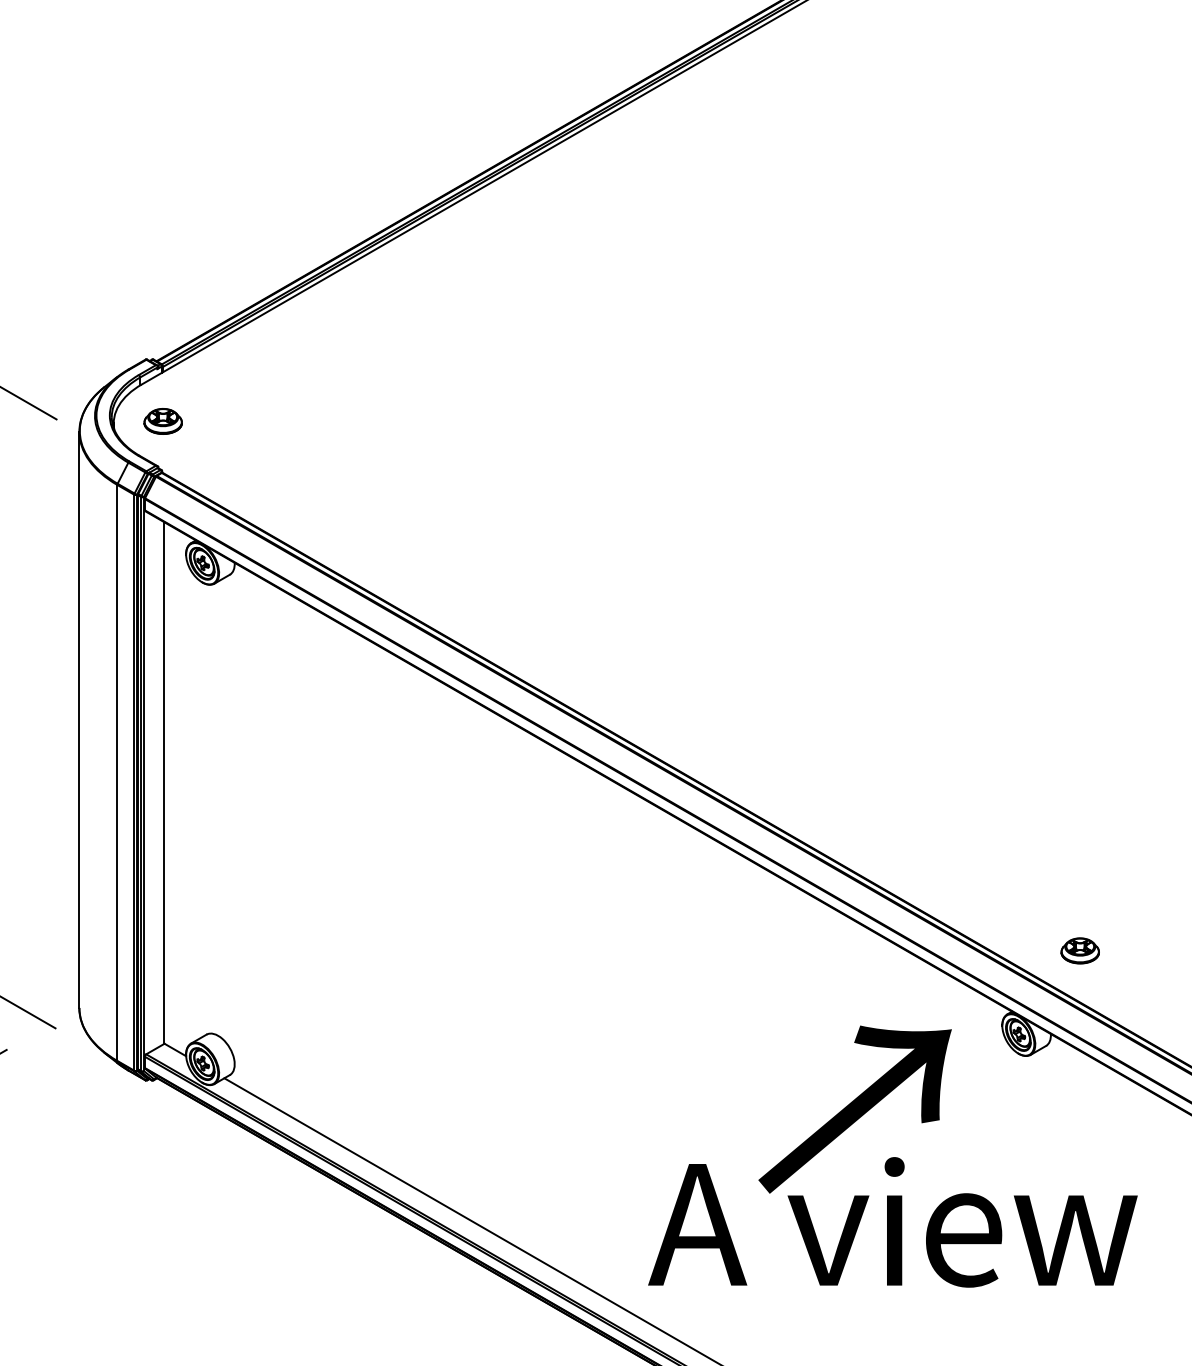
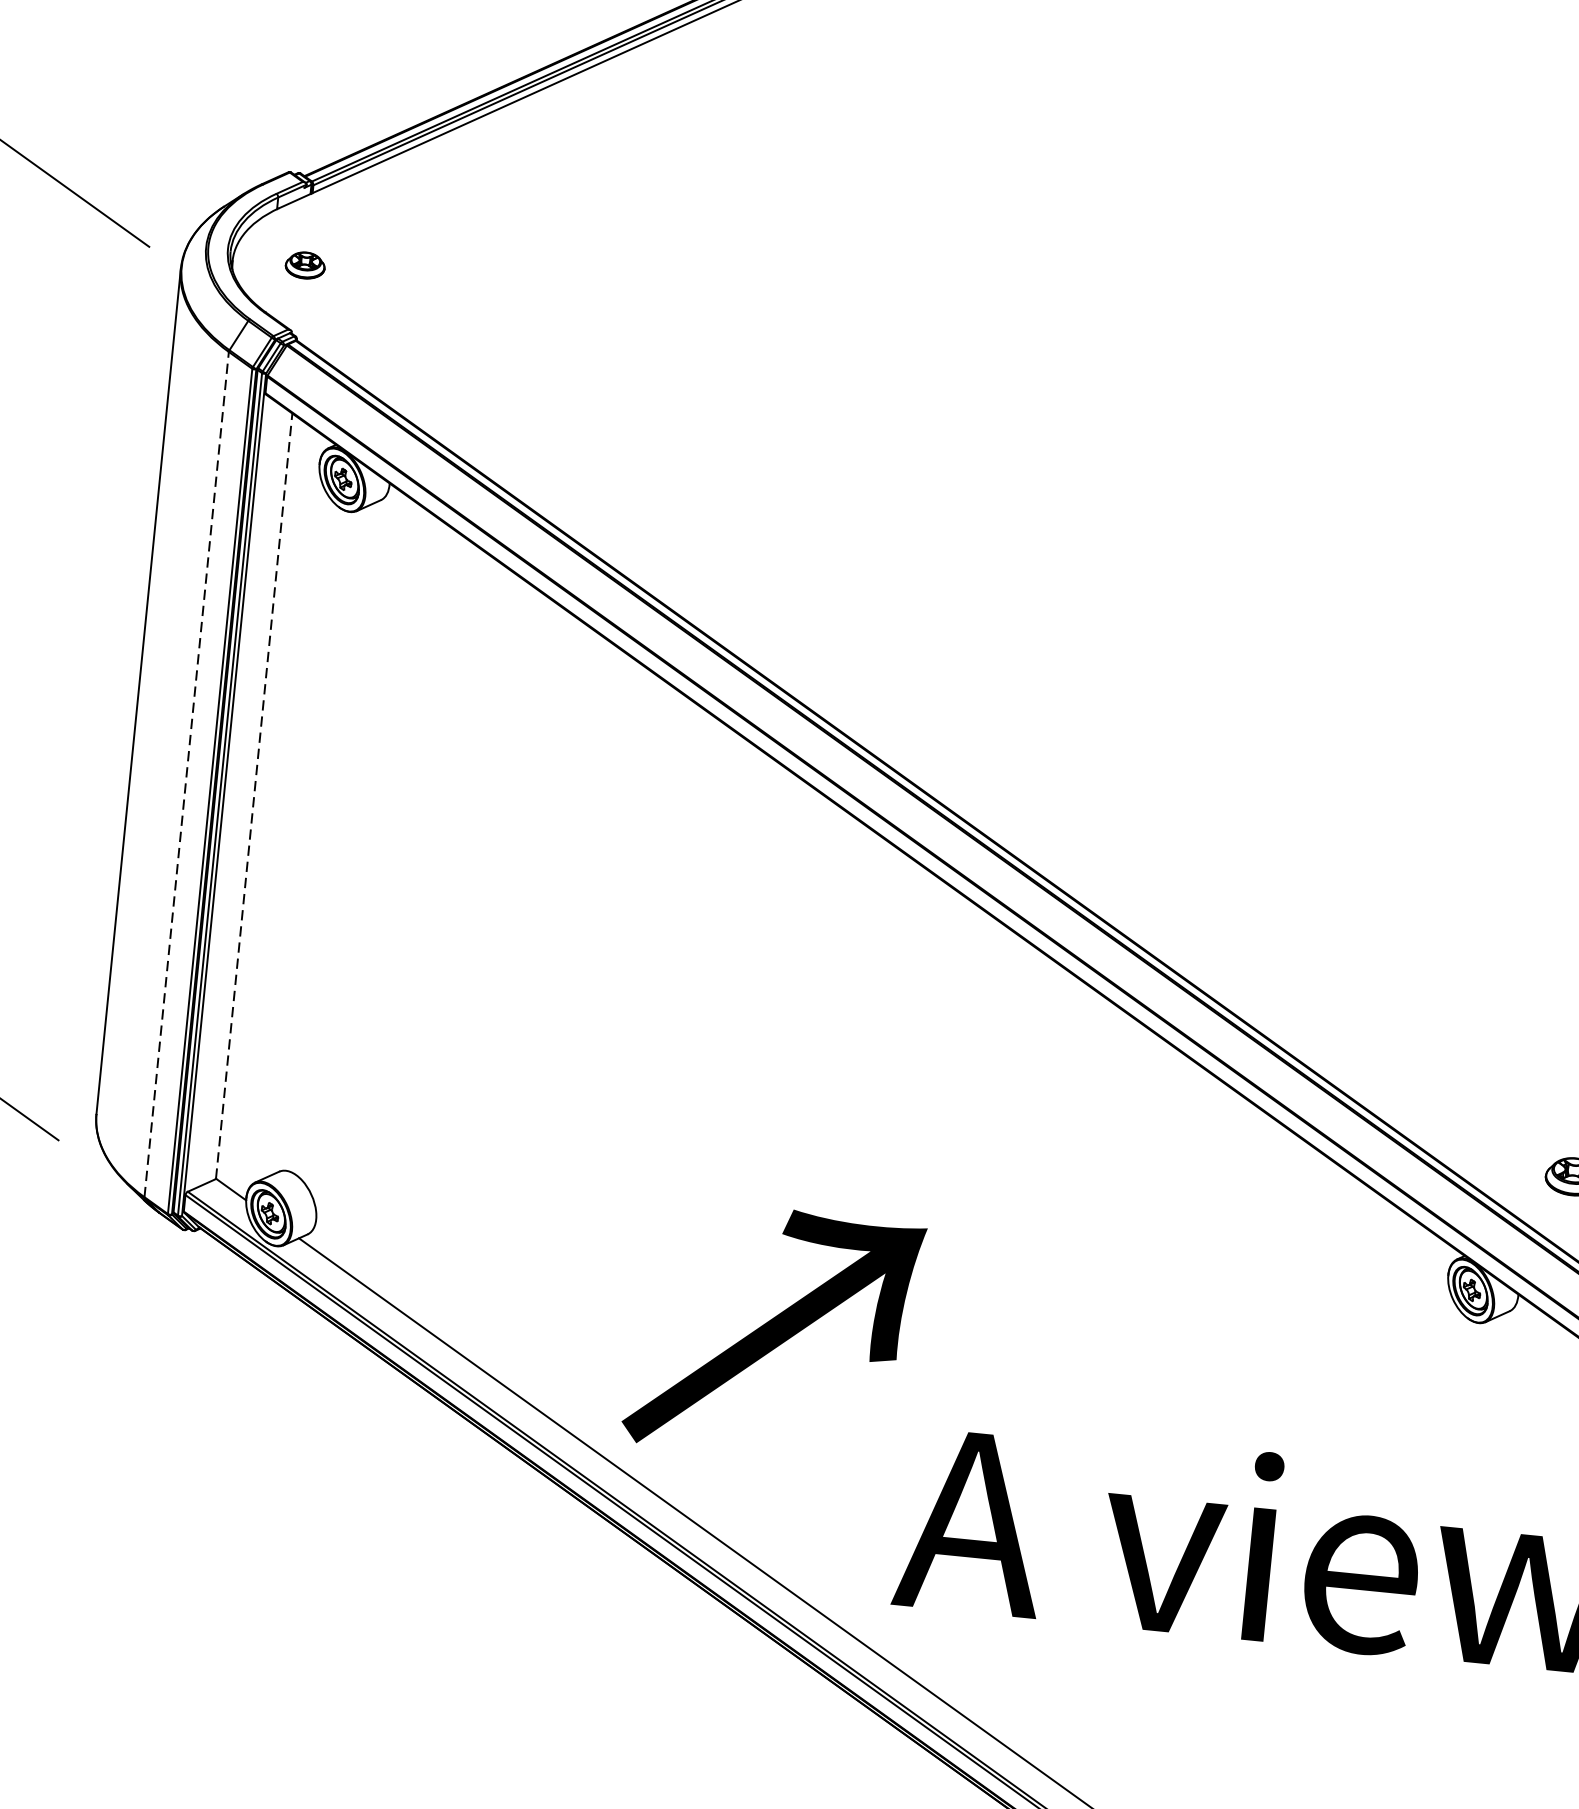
part: (162, 421) -> (304, 265), size x0.7
line: (117, 772) -> (186, 773), solid -> dashed
line: (164, 782) -> (254, 795), solid -> dashed
text: (854, 1109) -> (773, 1331), moved

